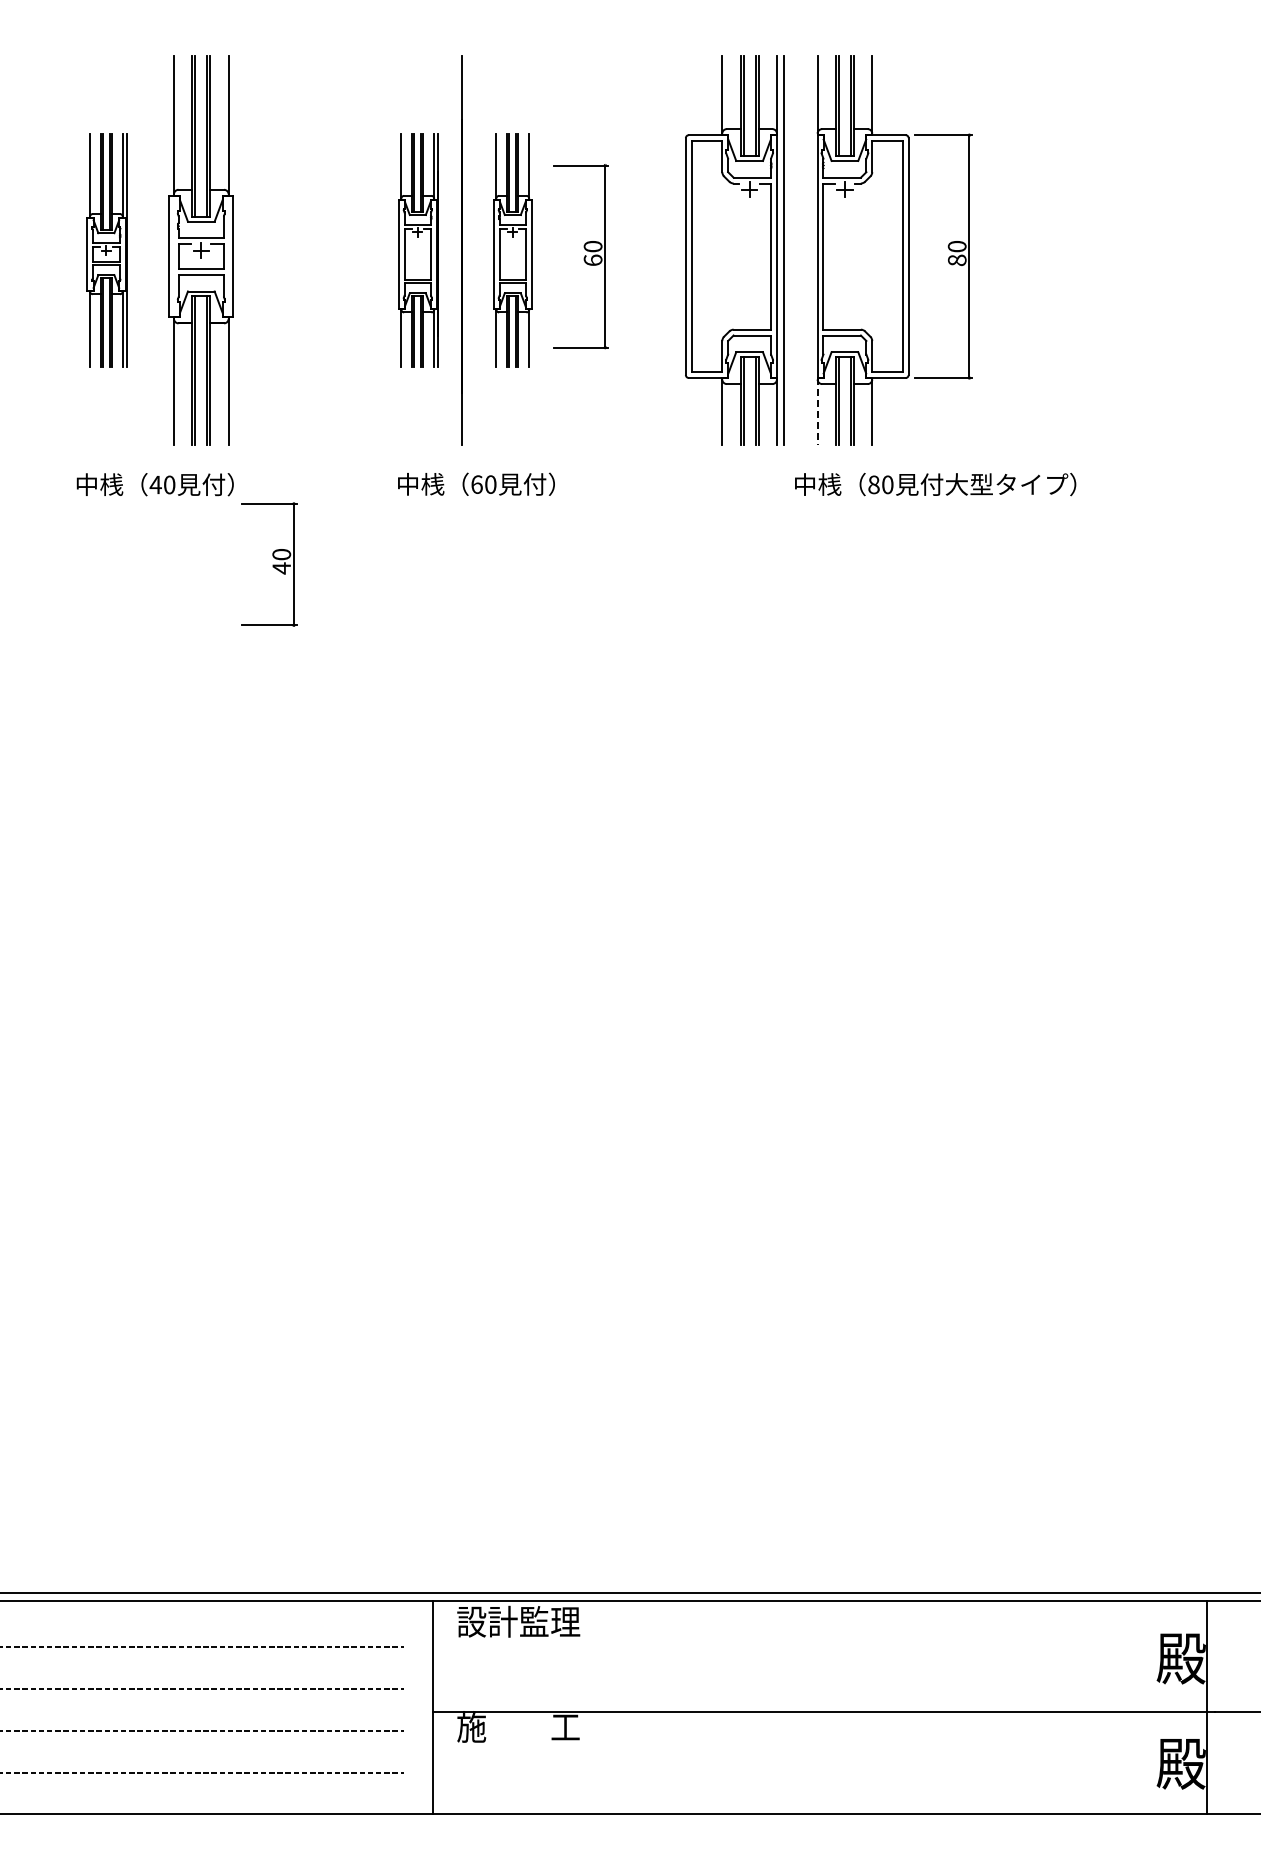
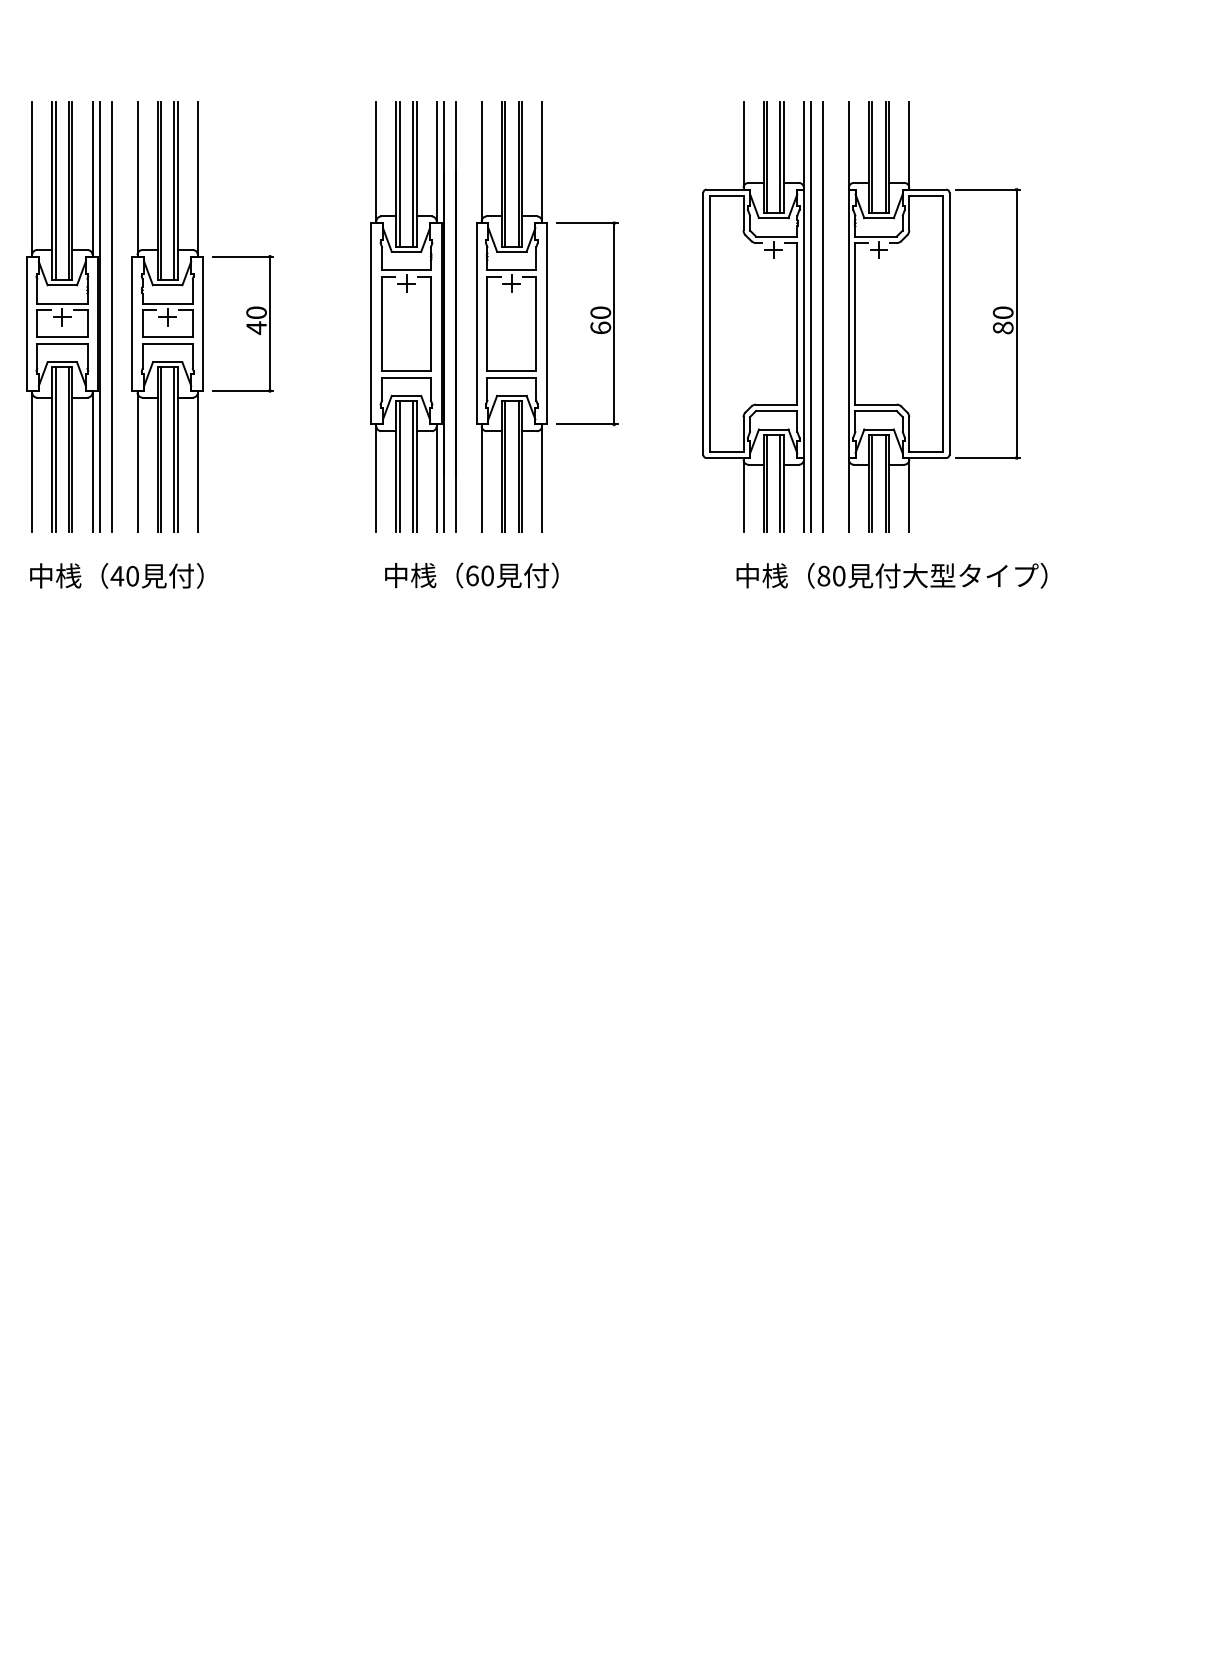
part: (106, 250) -> (62, 317), size x1.67
line: (150, 250) -> (111, 317), added
part: (418, 250) -> (407, 317), size x1.67
part: (512, 250) -> (511, 317), size x1.67
line: (794, 250) -> (823, 317), added
line: (817, 411) -> (848, 495), dashed -> solid
text: (935, 484) -> (891, 575), moved
part: (269, 564) -> (243, 323), moved

